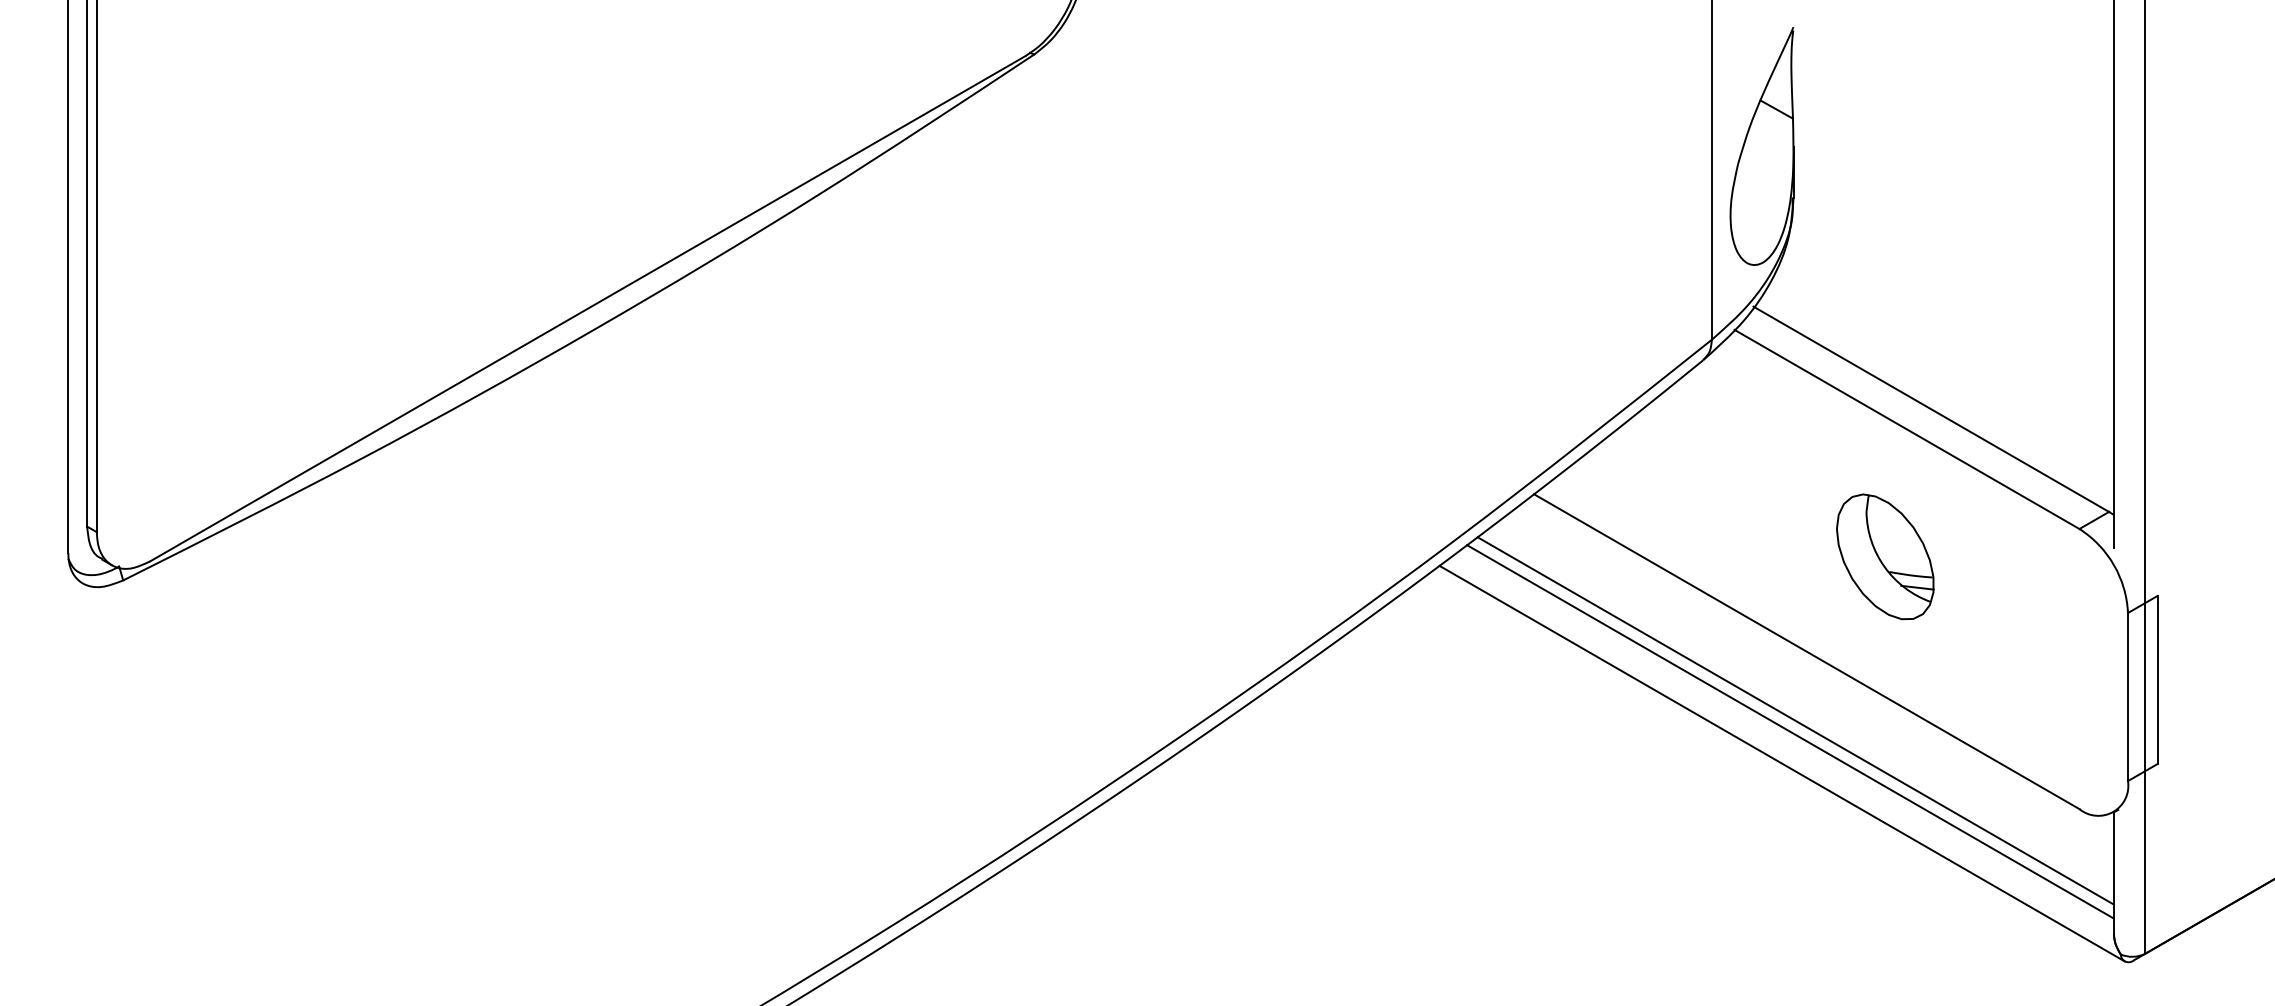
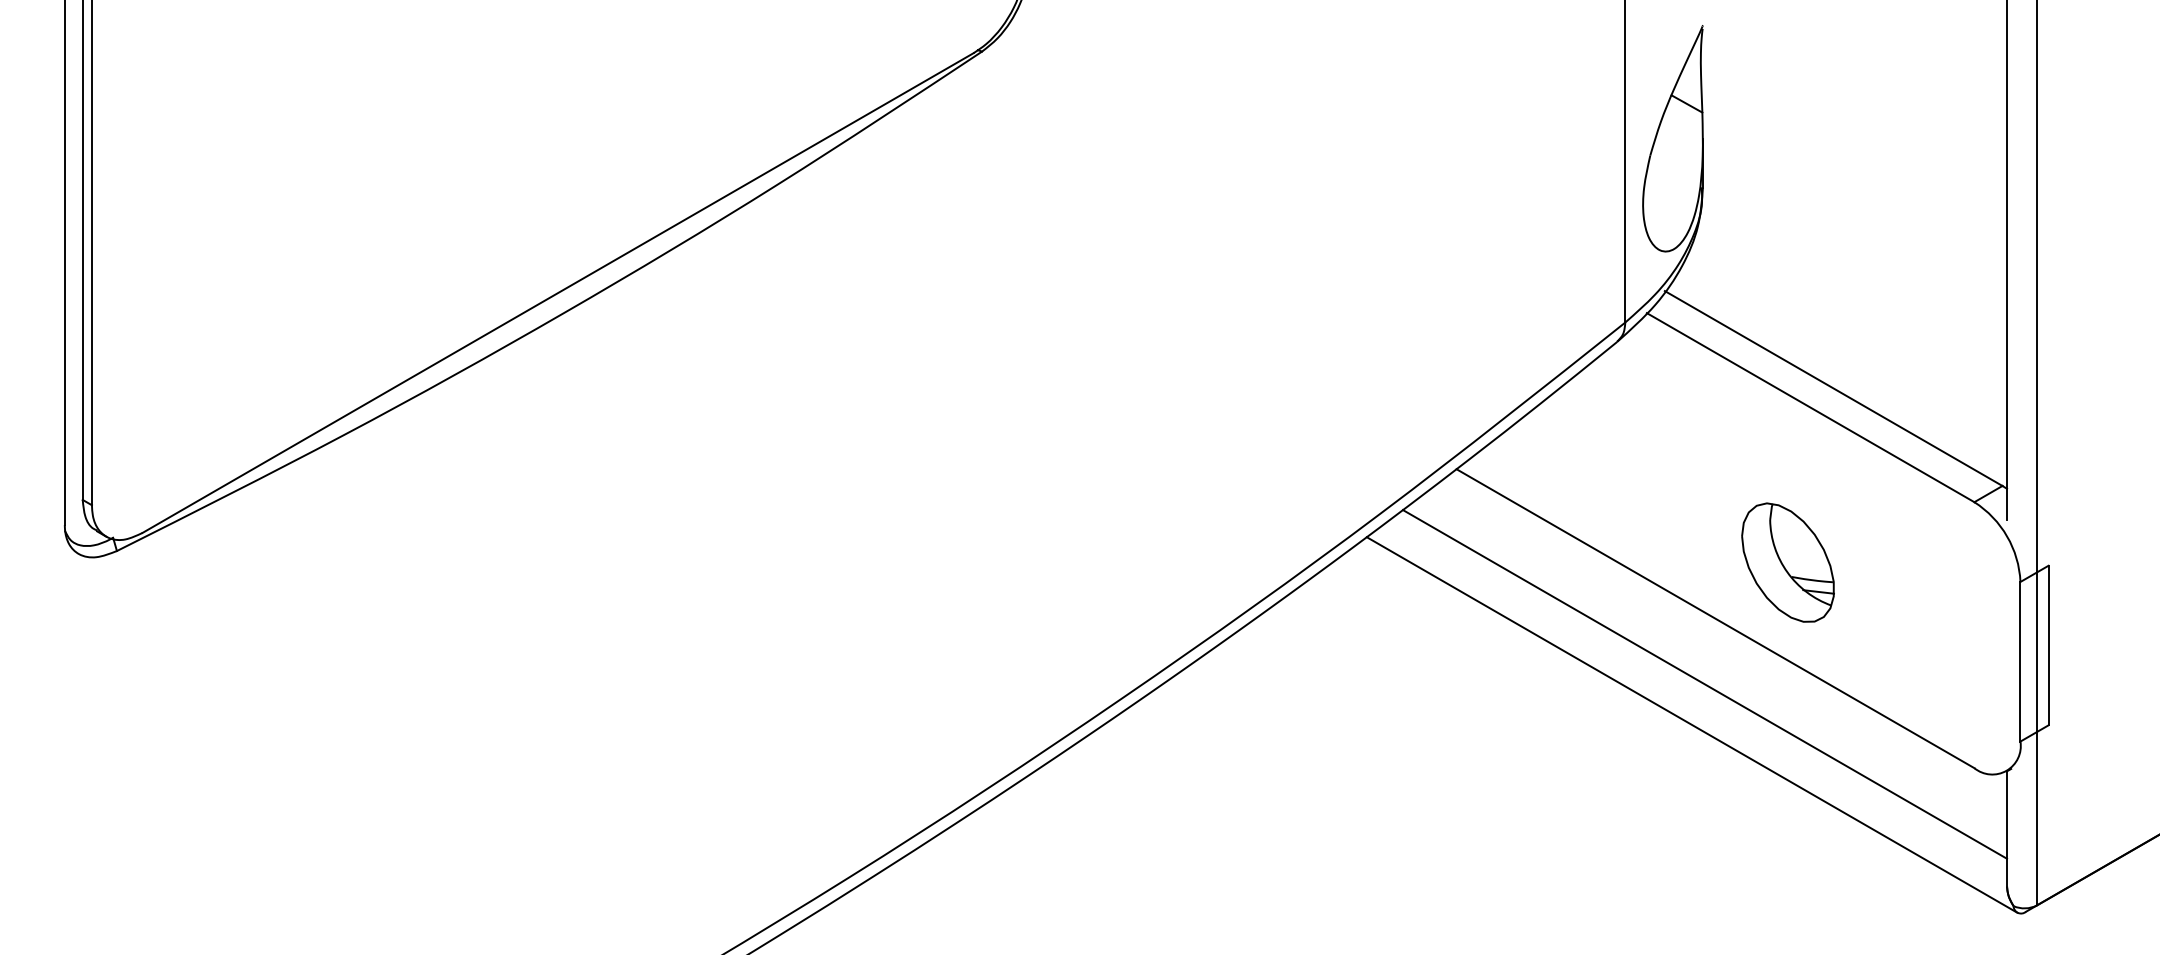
part: (1884, 556) -> (1787, 562), moved
line: (1789, 731) -> (1699, 694), removed

